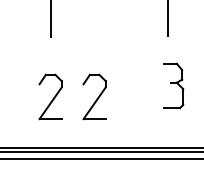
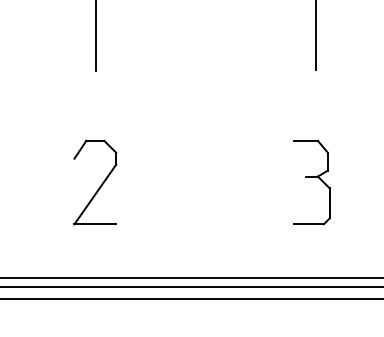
part: (173, 85) -> (311, 181), moved
part: (94, 96) -> (177, 181), removed

